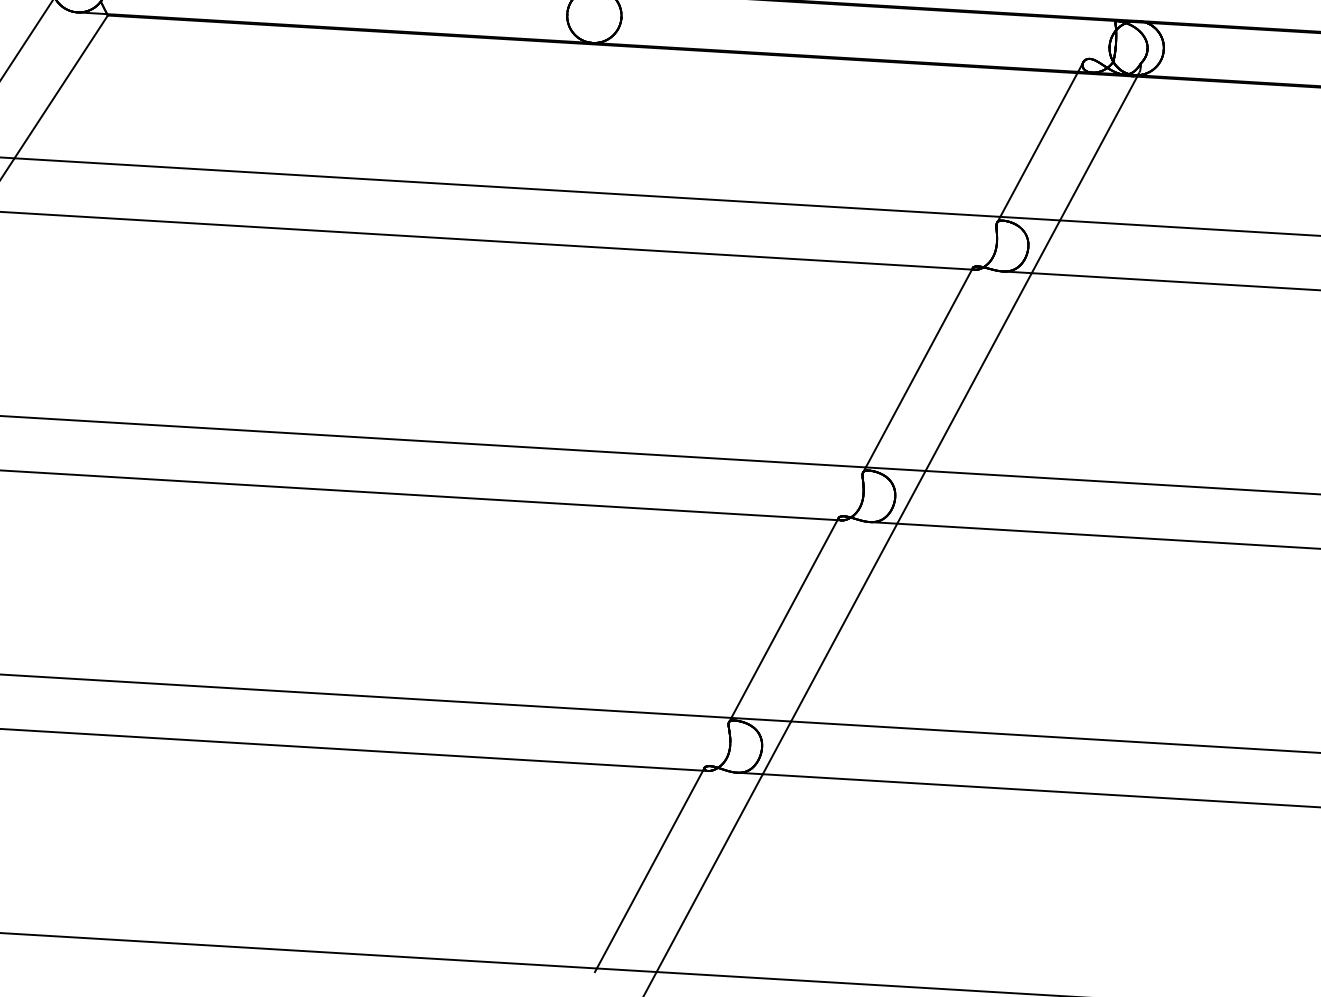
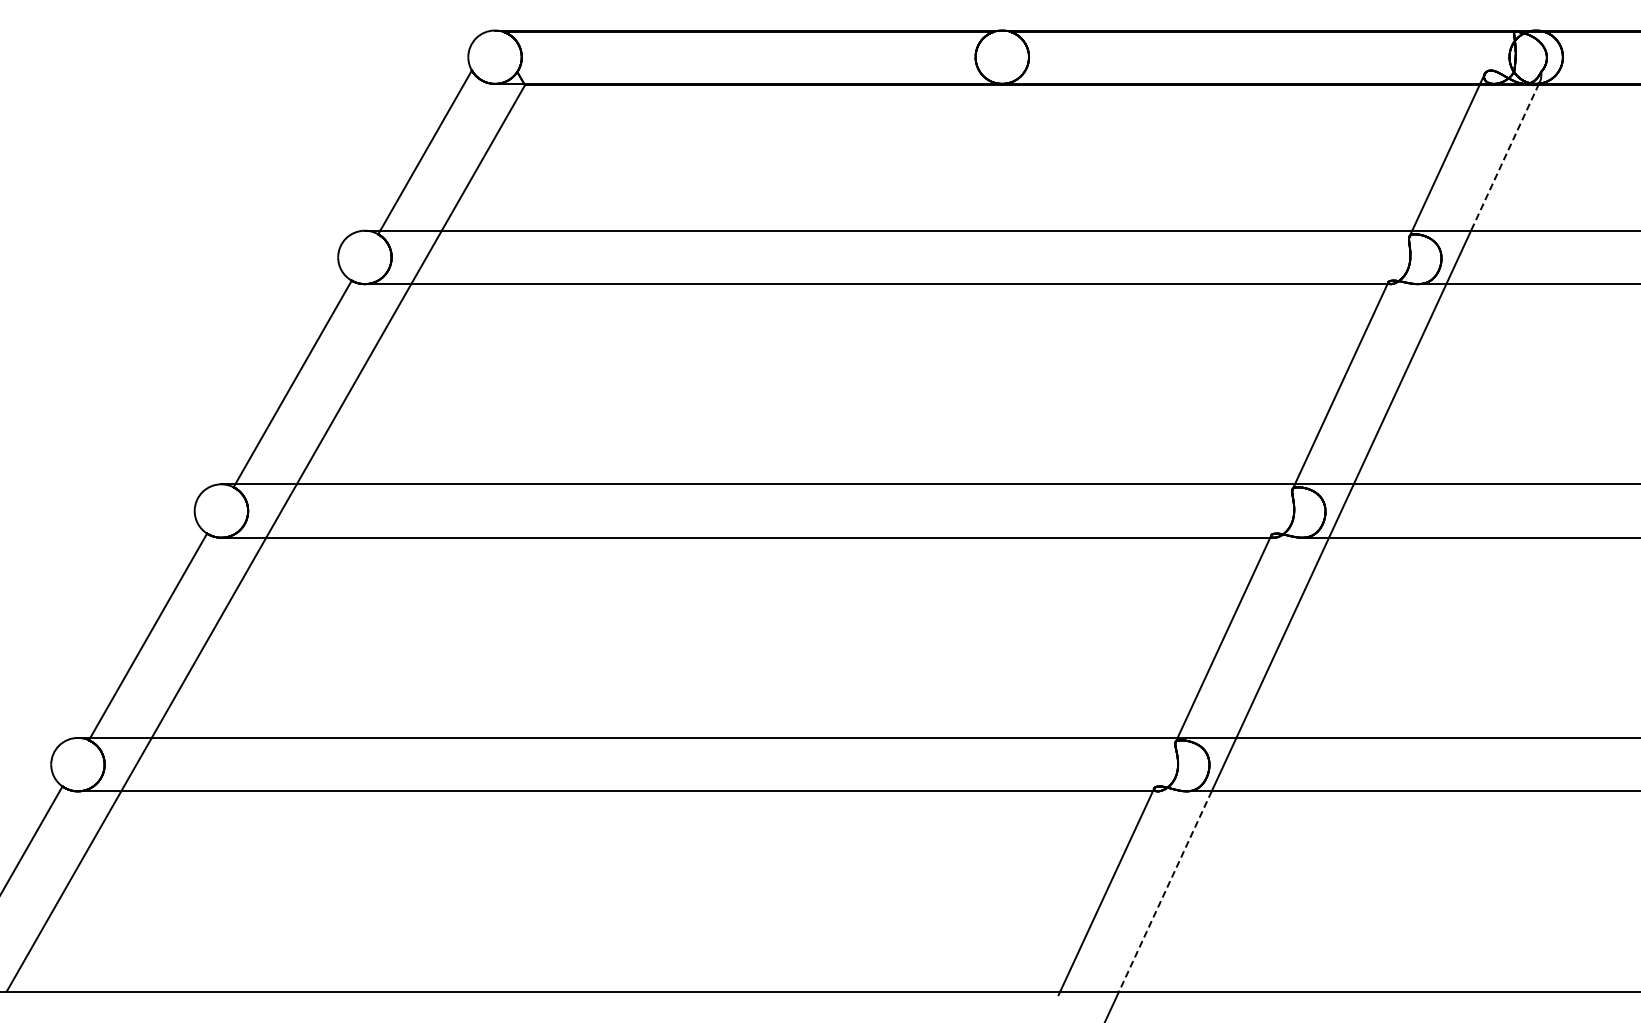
line: (1099, 148) -> (1505, 157), solid -> dashed
line: (709, 873) -> (1165, 891), solid -> dashed

